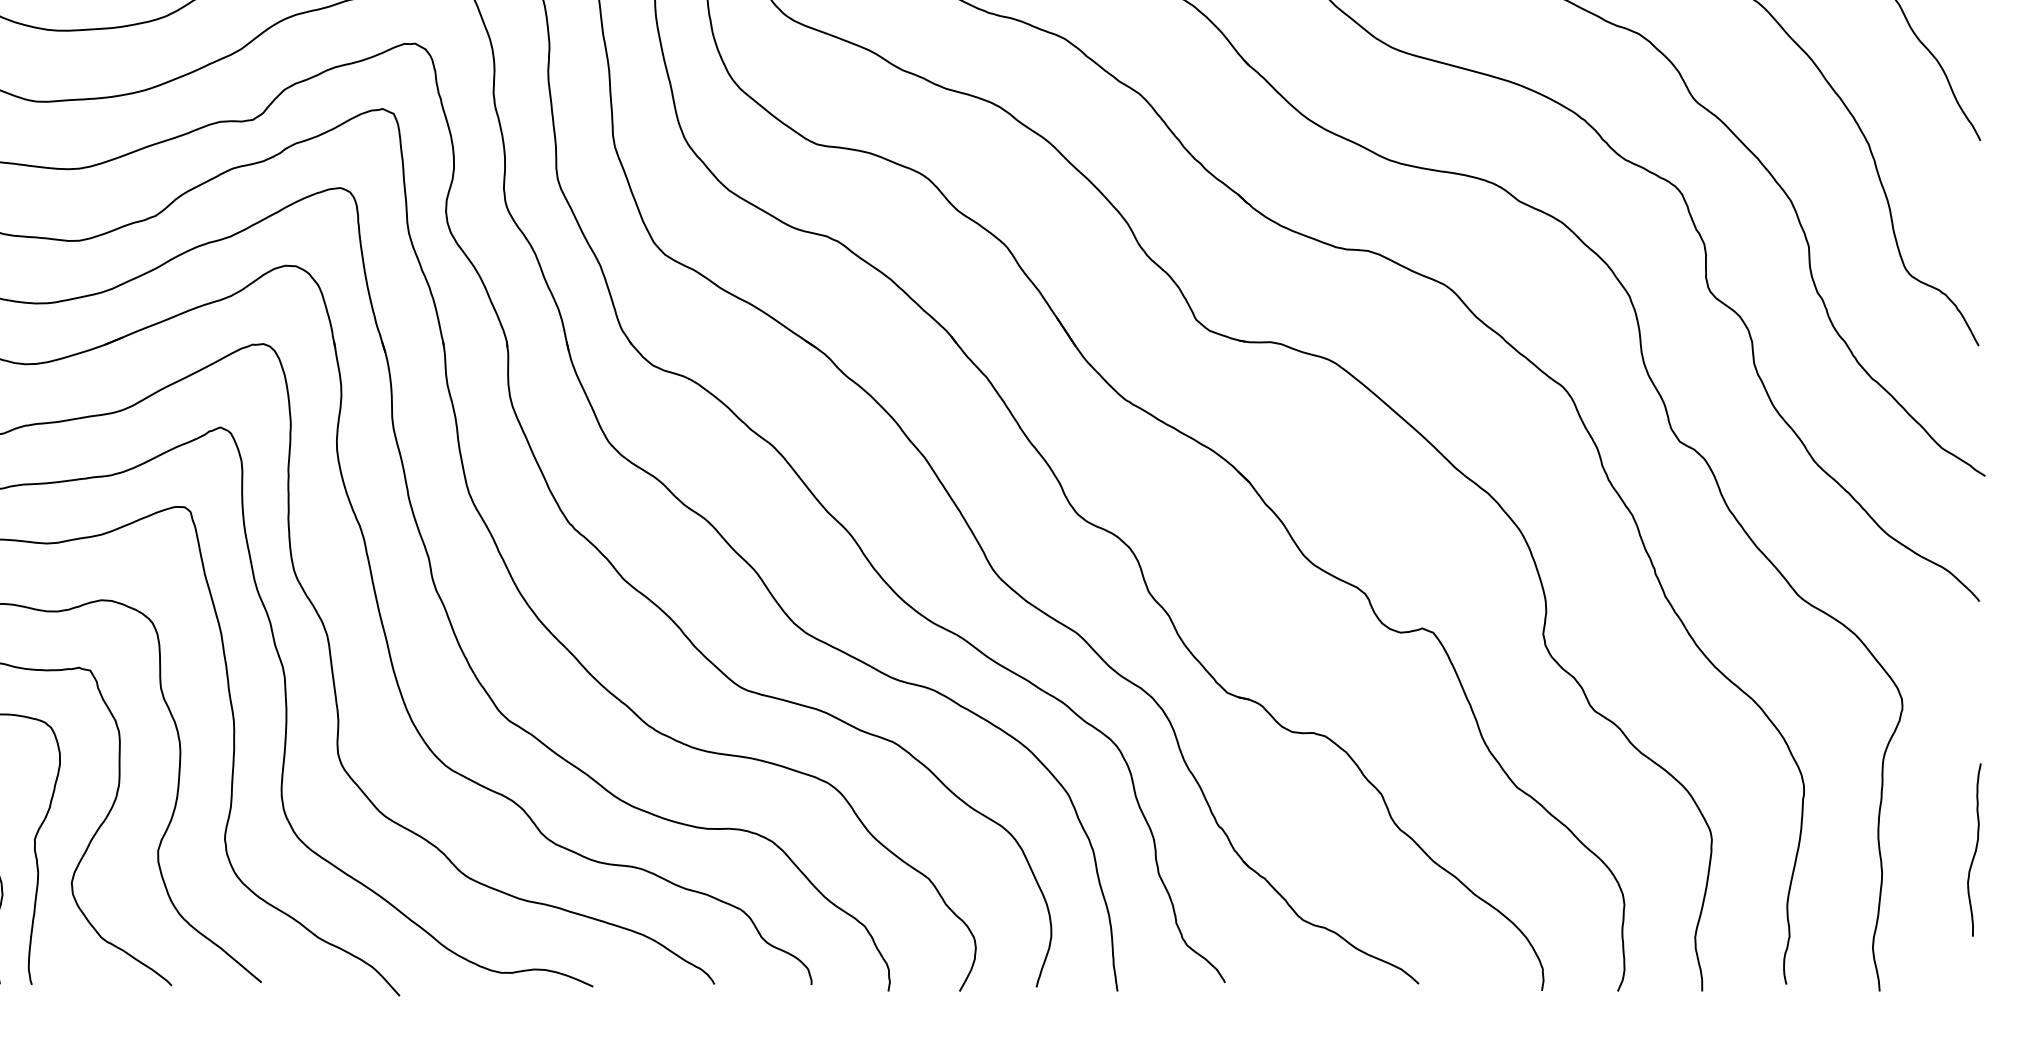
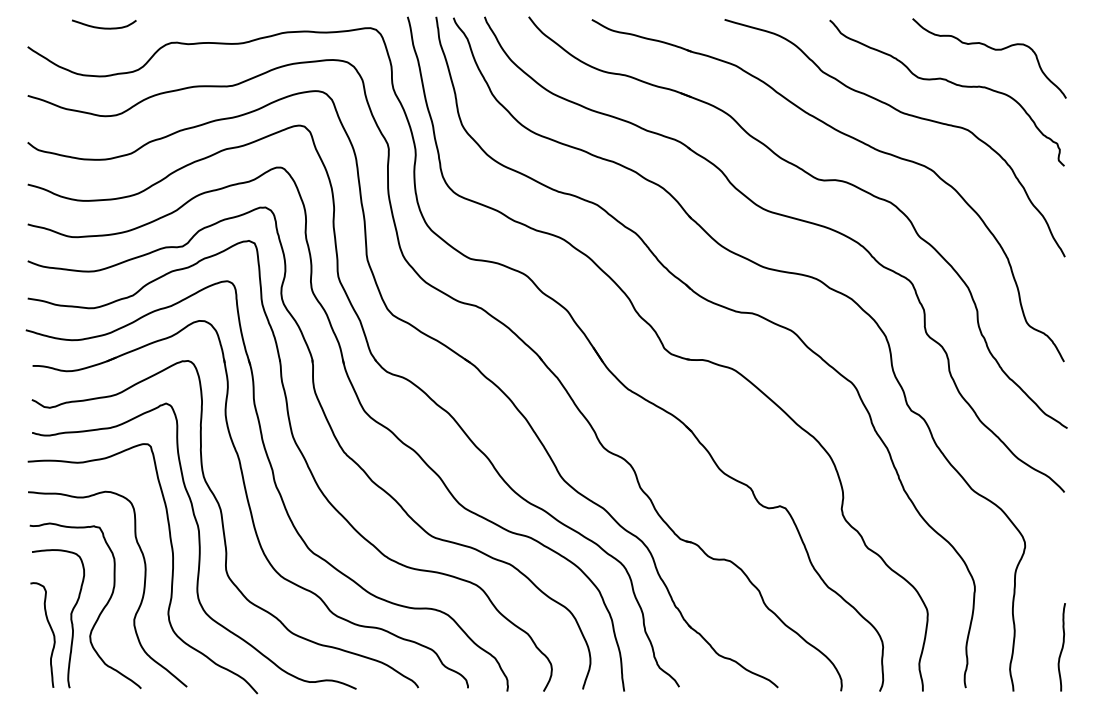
curve: (1973, 850) -> (1061, 647), moved

